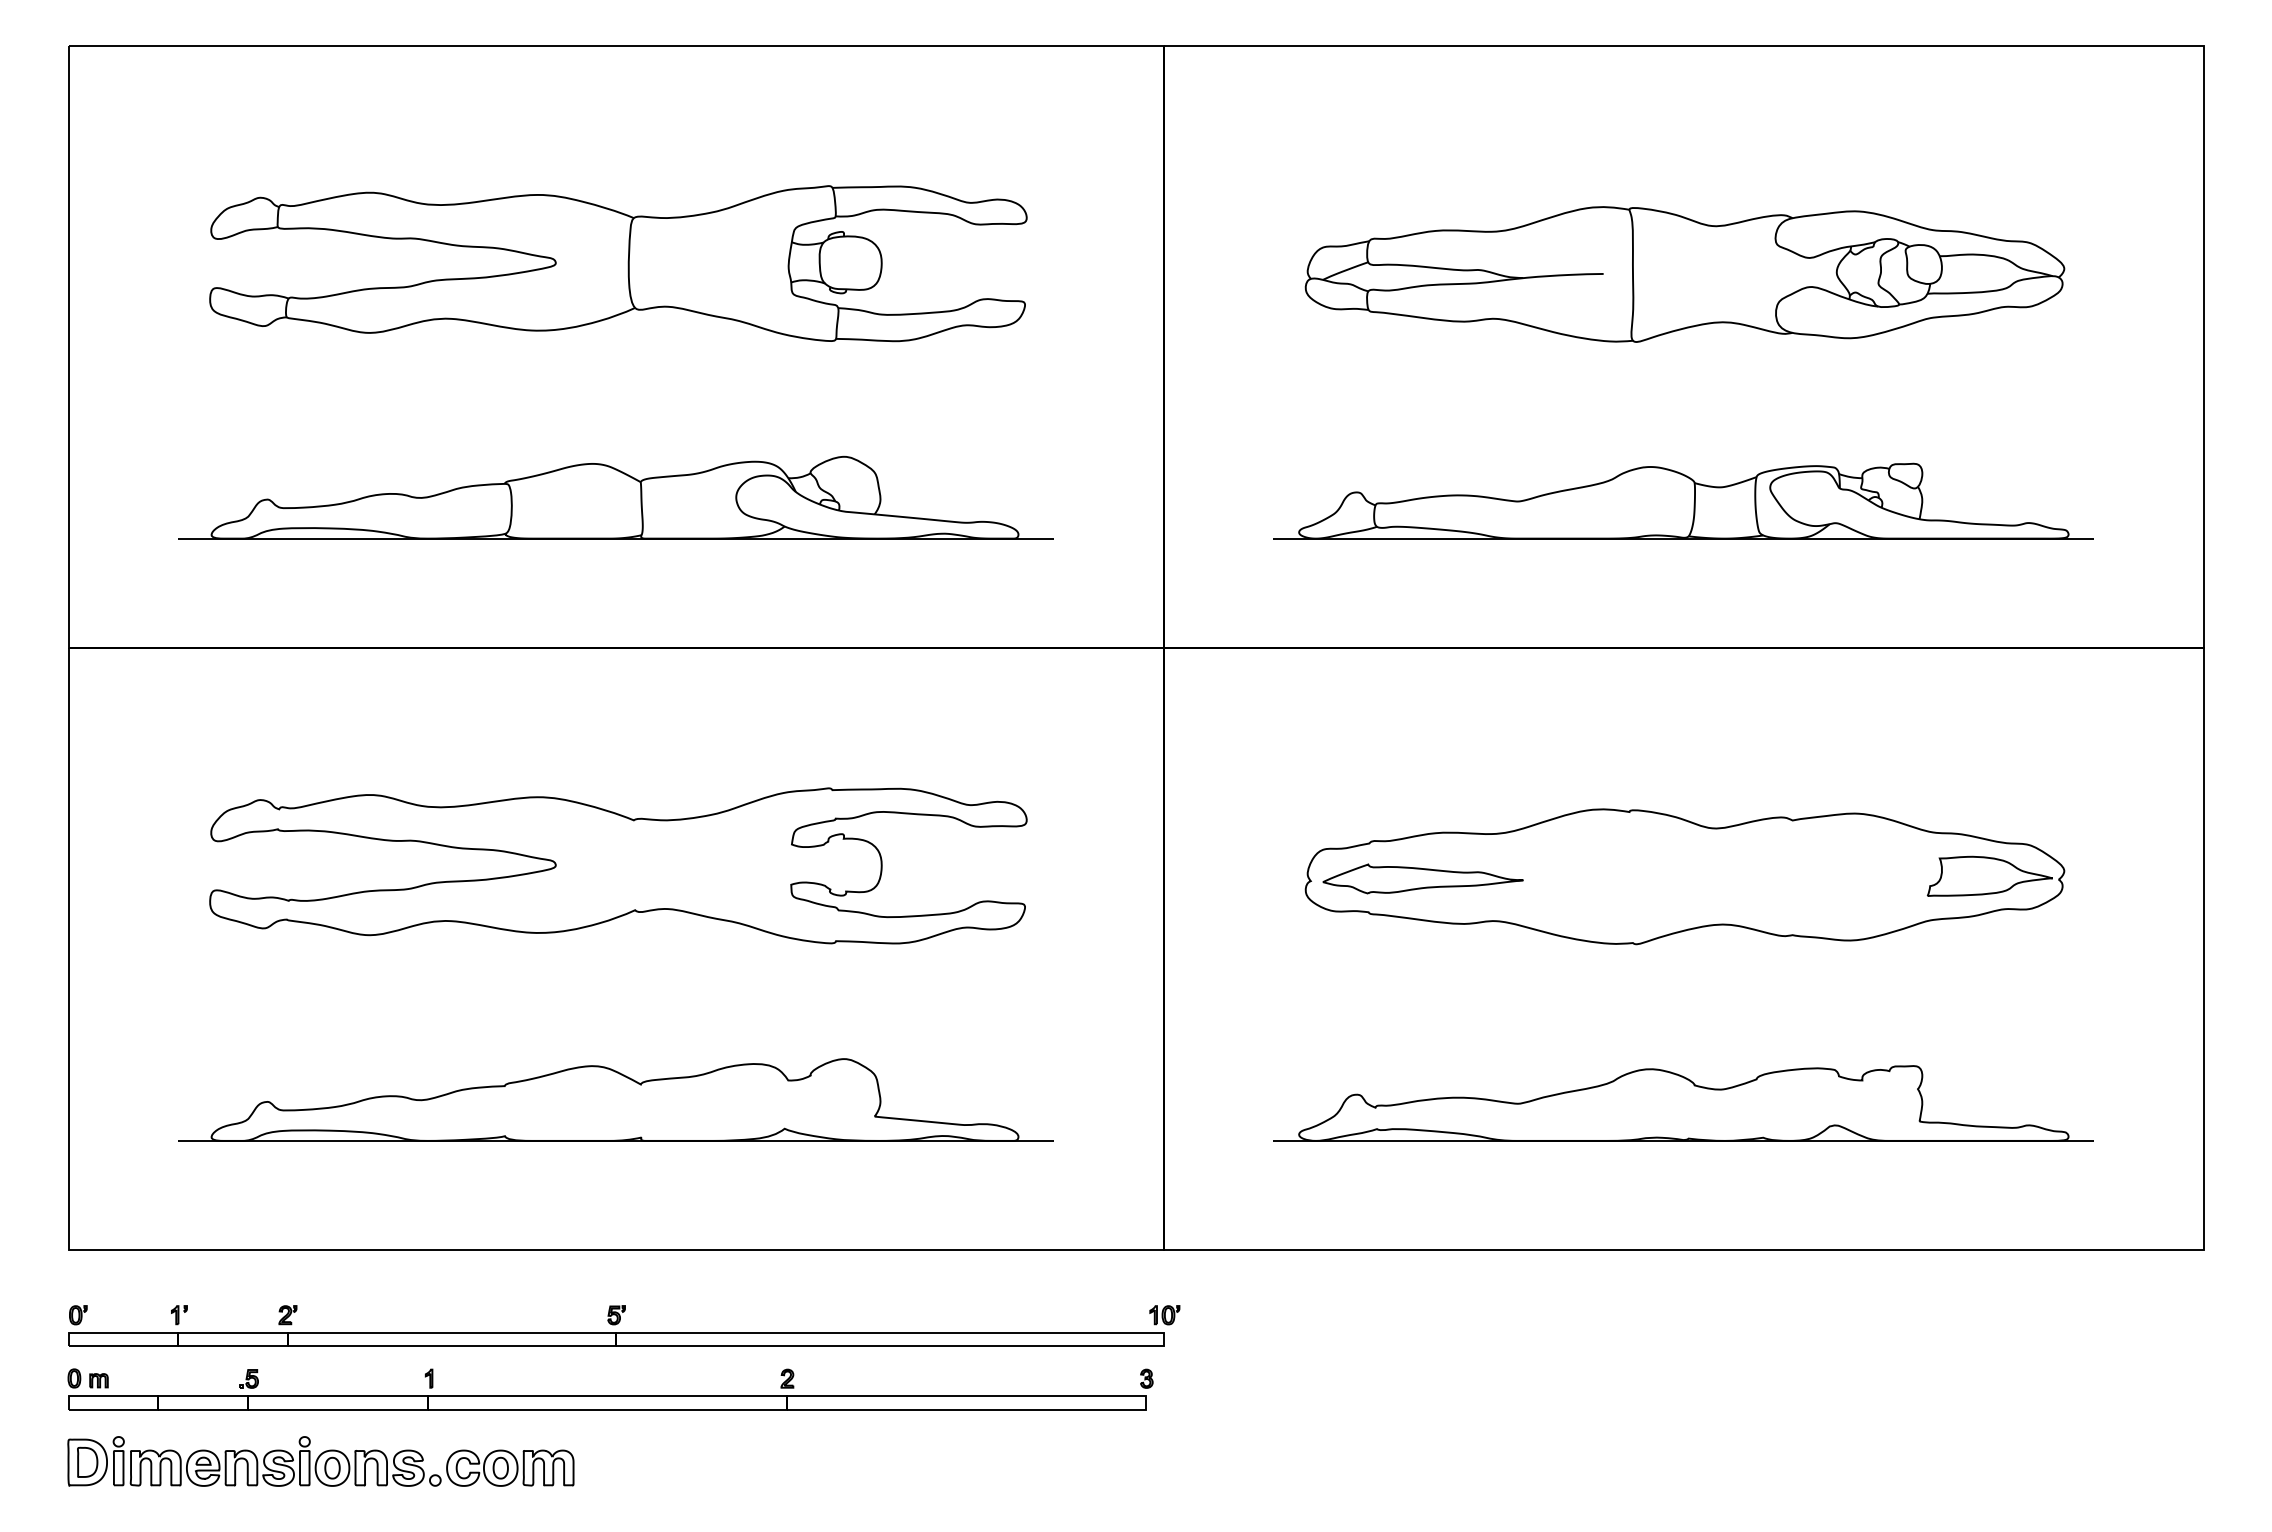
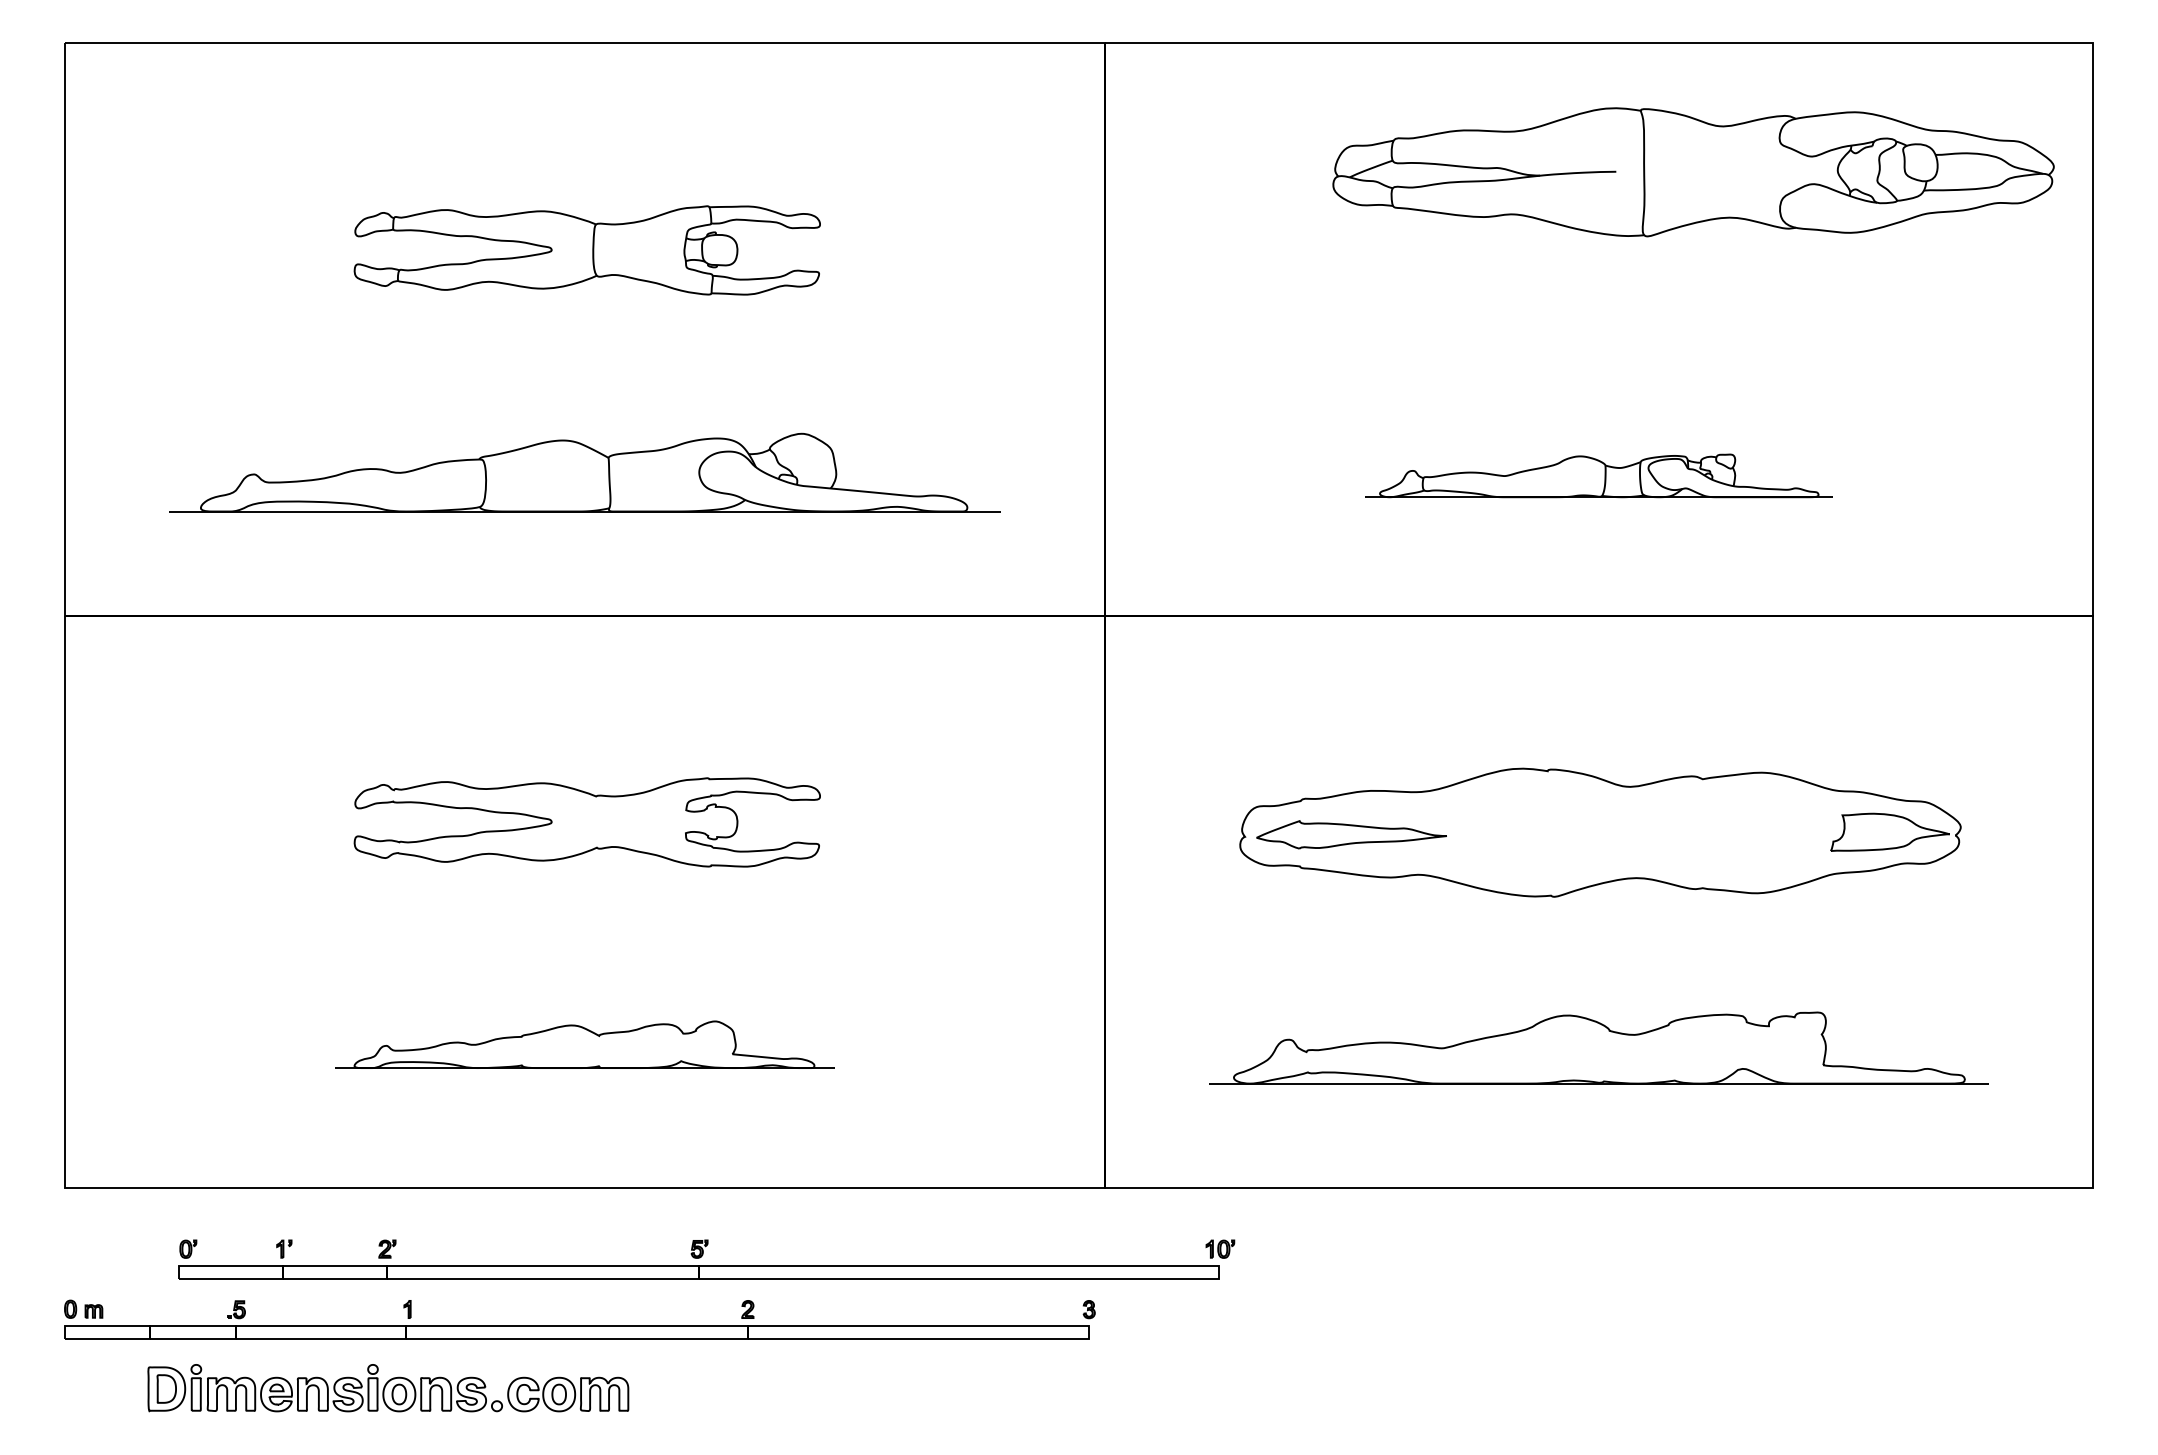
part: (618, 263) -> (587, 250), size x0.6
part: (1684, 274) -> (1693, 172), moved
part: (1683, 500) -> (1599, 475), size x0.6
part: (618, 865) -> (587, 822), size x0.6
part: (615, 1099) -> (584, 1044), size x0.6
part: (624, 1325) -> (707, 1258), moved
part: (320, 1461) -> (387, 1388), moved

